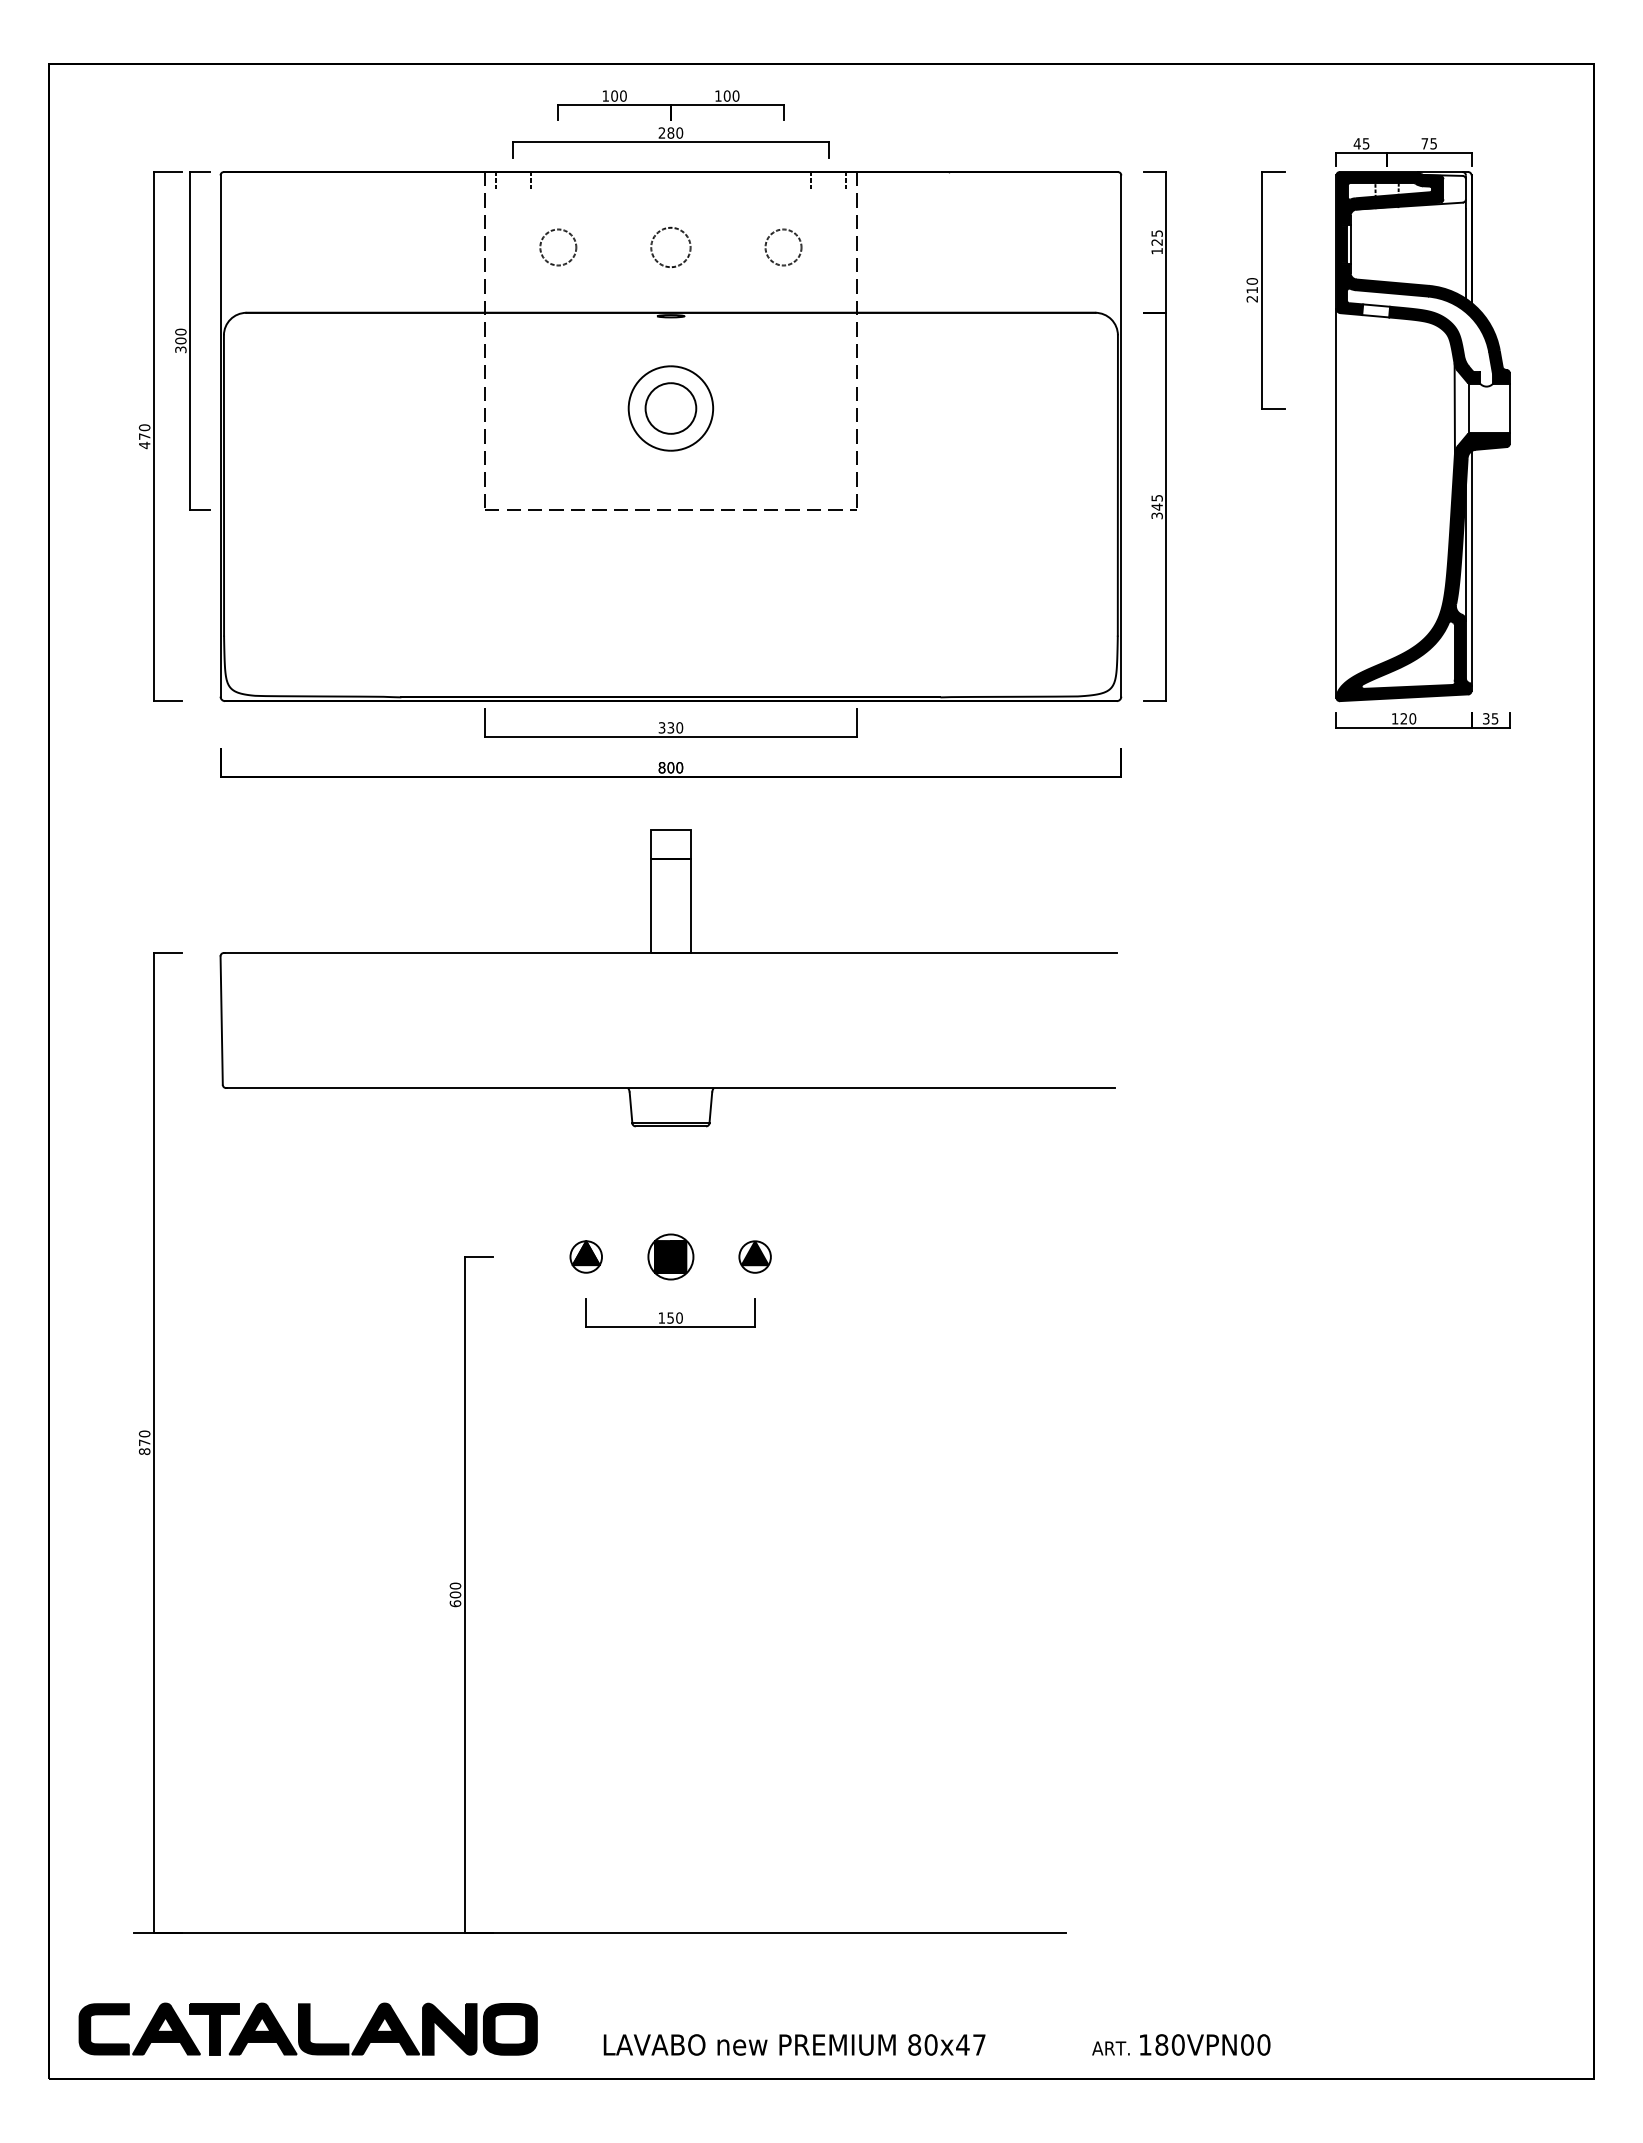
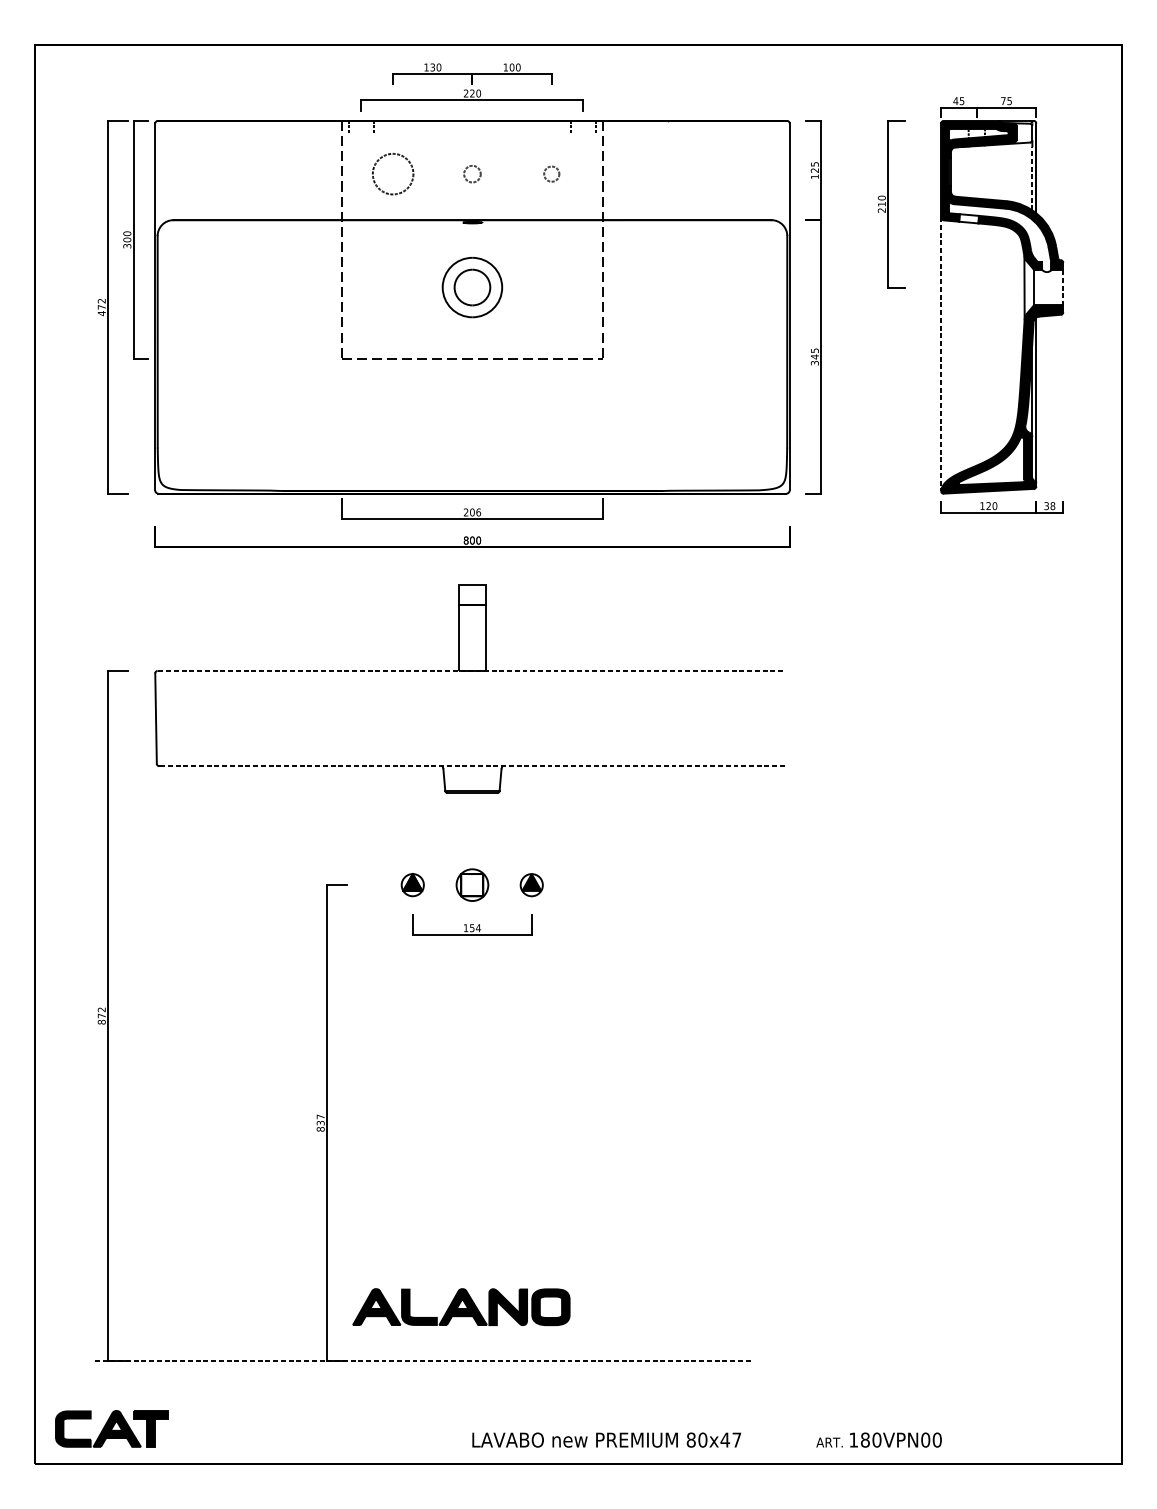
text: (614, 95) -> (432, 67), 100 -> 130
text: (670, 132) -> (472, 93), 280 -> 220
circle: (558, 247) -> (393, 174), size x1.6
circle: (670, 247) -> (472, 174), size x0.6
circle: (783, 247) -> (551, 174), size x0.6
line: (1465, 254) -> (1032, 179), solid -> dashed
line: (1509, 408) -> (1063, 287), solid -> dashed
text: (144, 427) -> (101, 300), 470 -> 472
line: (1336, 503) -> (941, 354), solid -> dashed
text: (1494, 718) -> (1052, 505), 35 -> 38
text: (670, 727) -> (472, 512), 330 -> 206
line: (670, 952) -> (472, 670), solid -> dashed
line: (670, 1088) -> (472, 766), solid -> dashed
fill: (670, 1256) -> (472, 884), removed
text: (679, 1317) -> (478, 927), 150 -> 154
text: (144, 1433) -> (101, 1009), 870 -> 872
text: (455, 1594) -> (320, 1122), 600 -> 837
line: (600, 1932) -> (422, 1360), solid -> dashed
part: (382, 2028) -> (460, 1306), moved
text: (936, 2044) -> (706, 1439), moved

